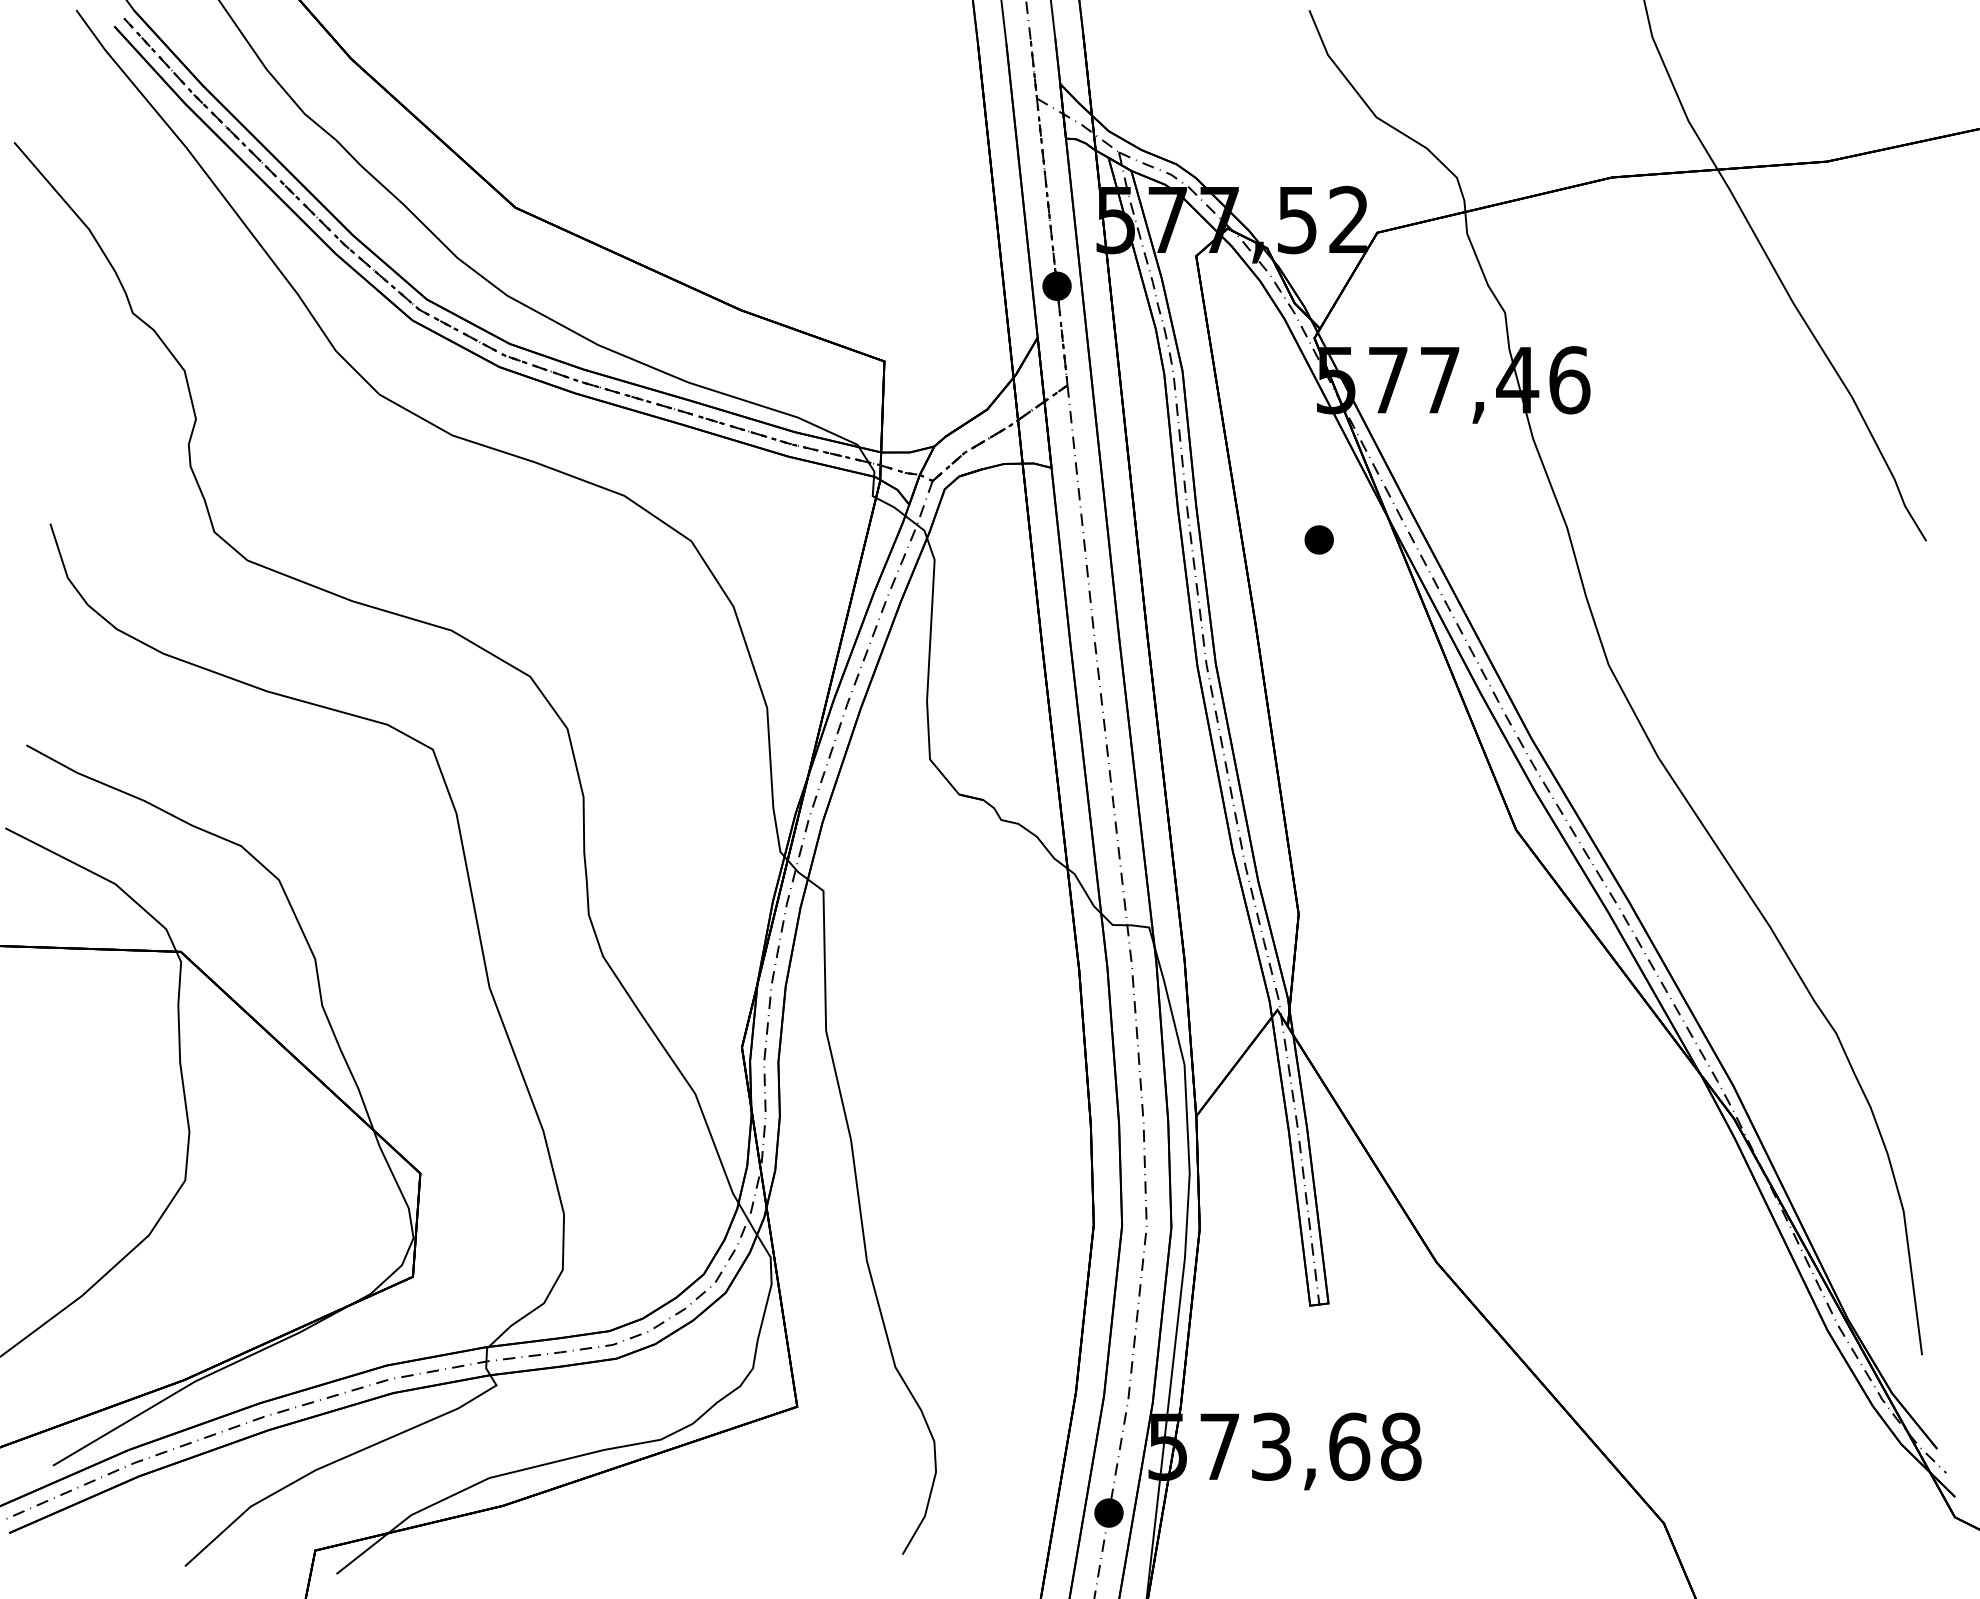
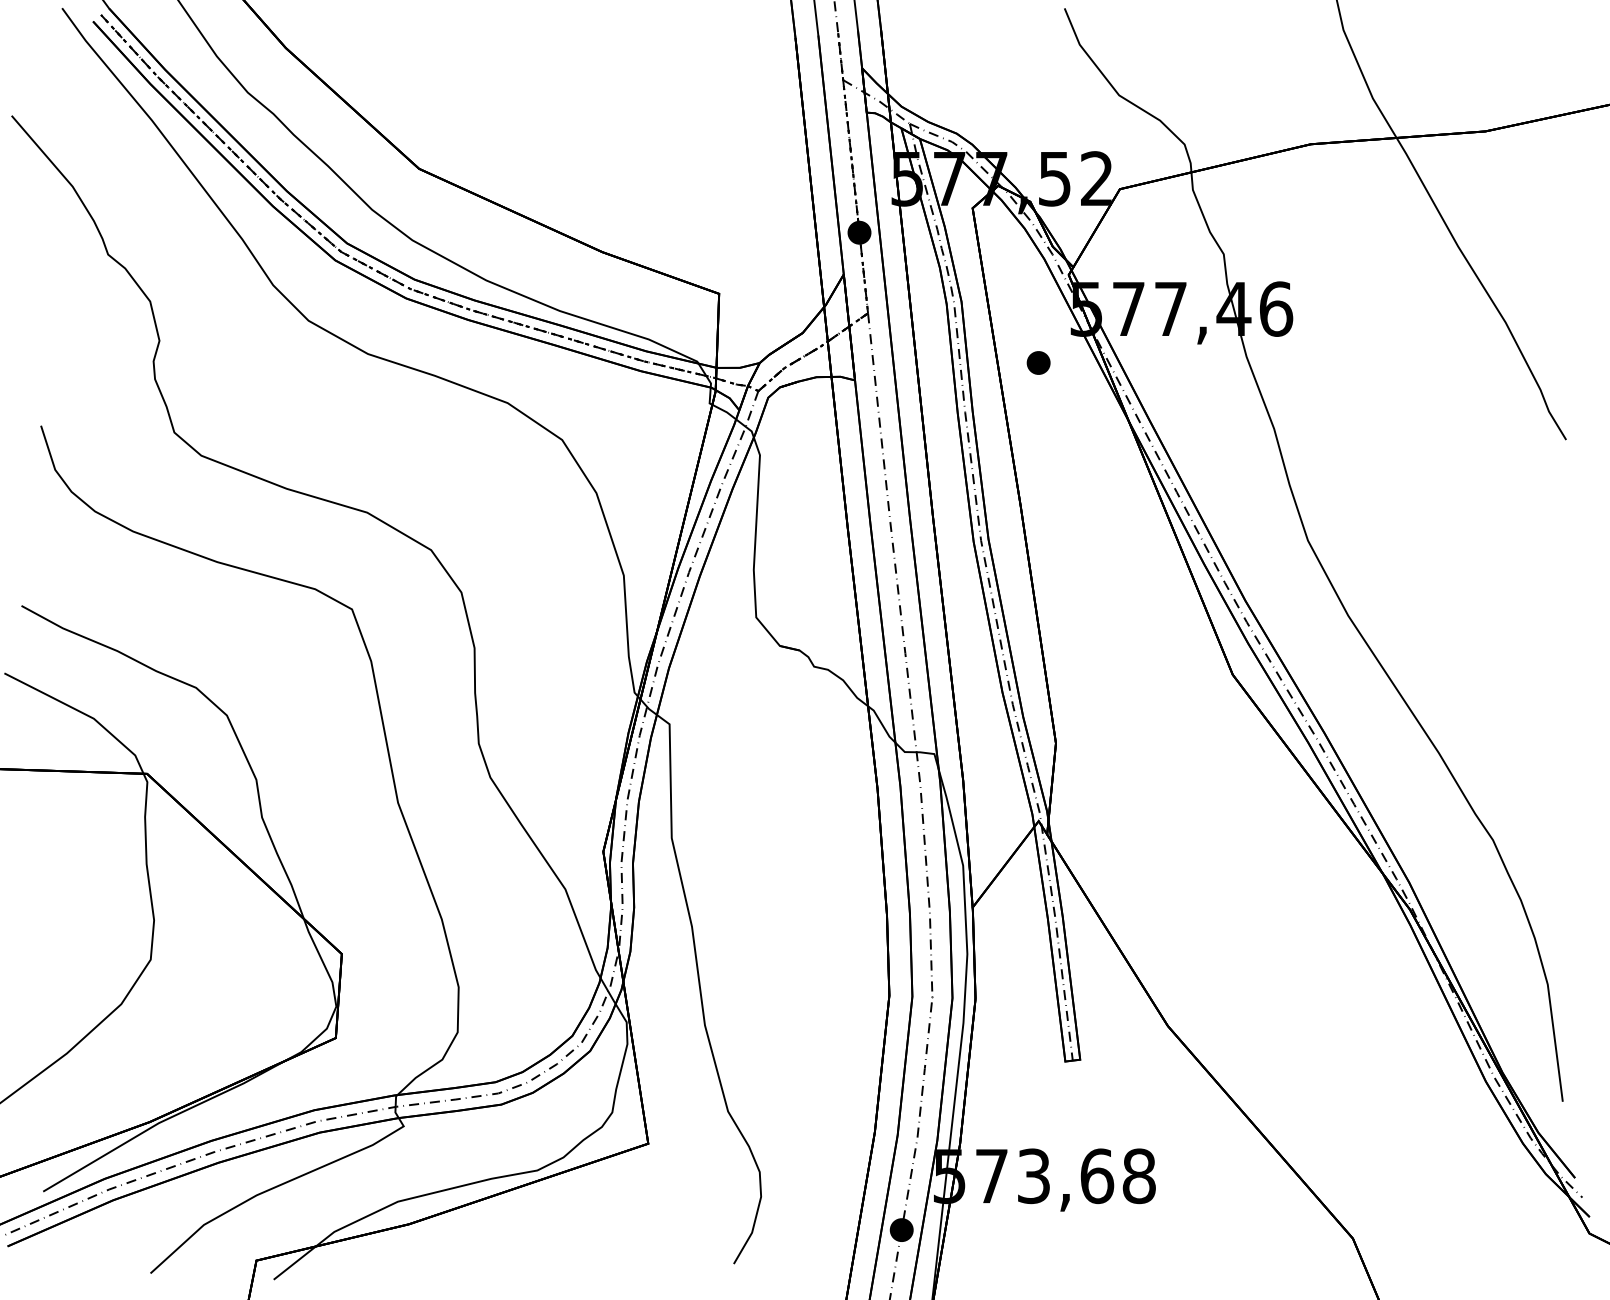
part: (1319, 539) -> (1038, 362), moved

